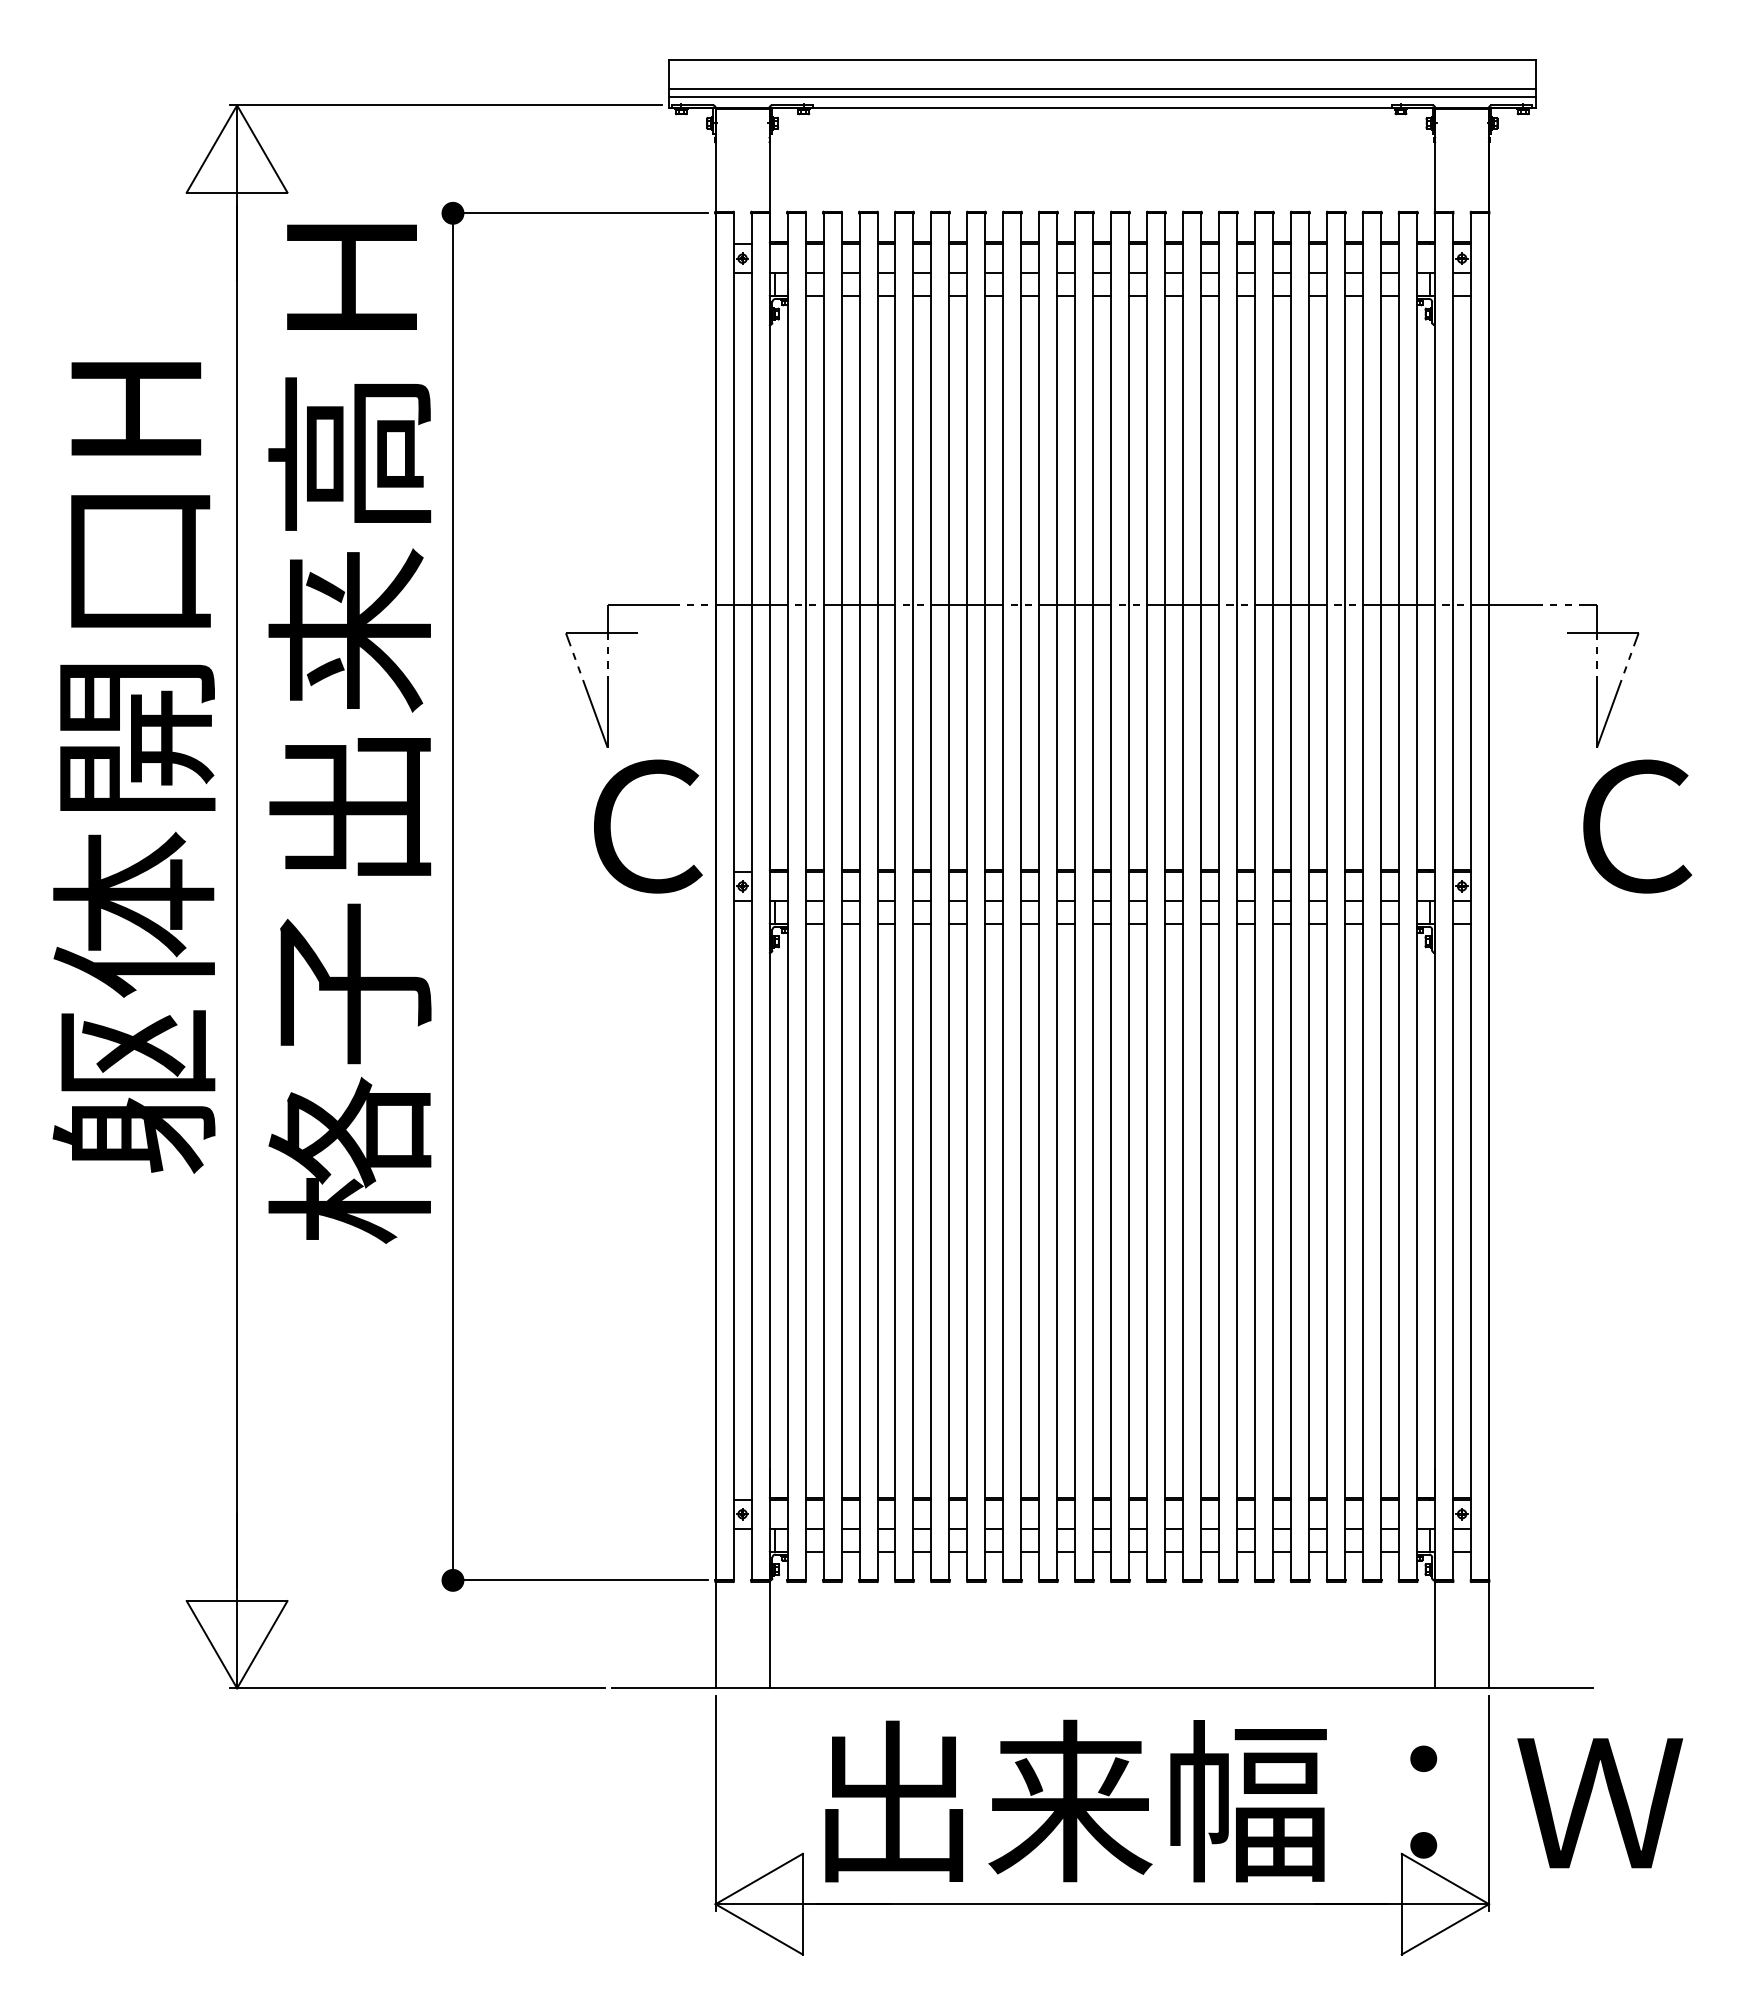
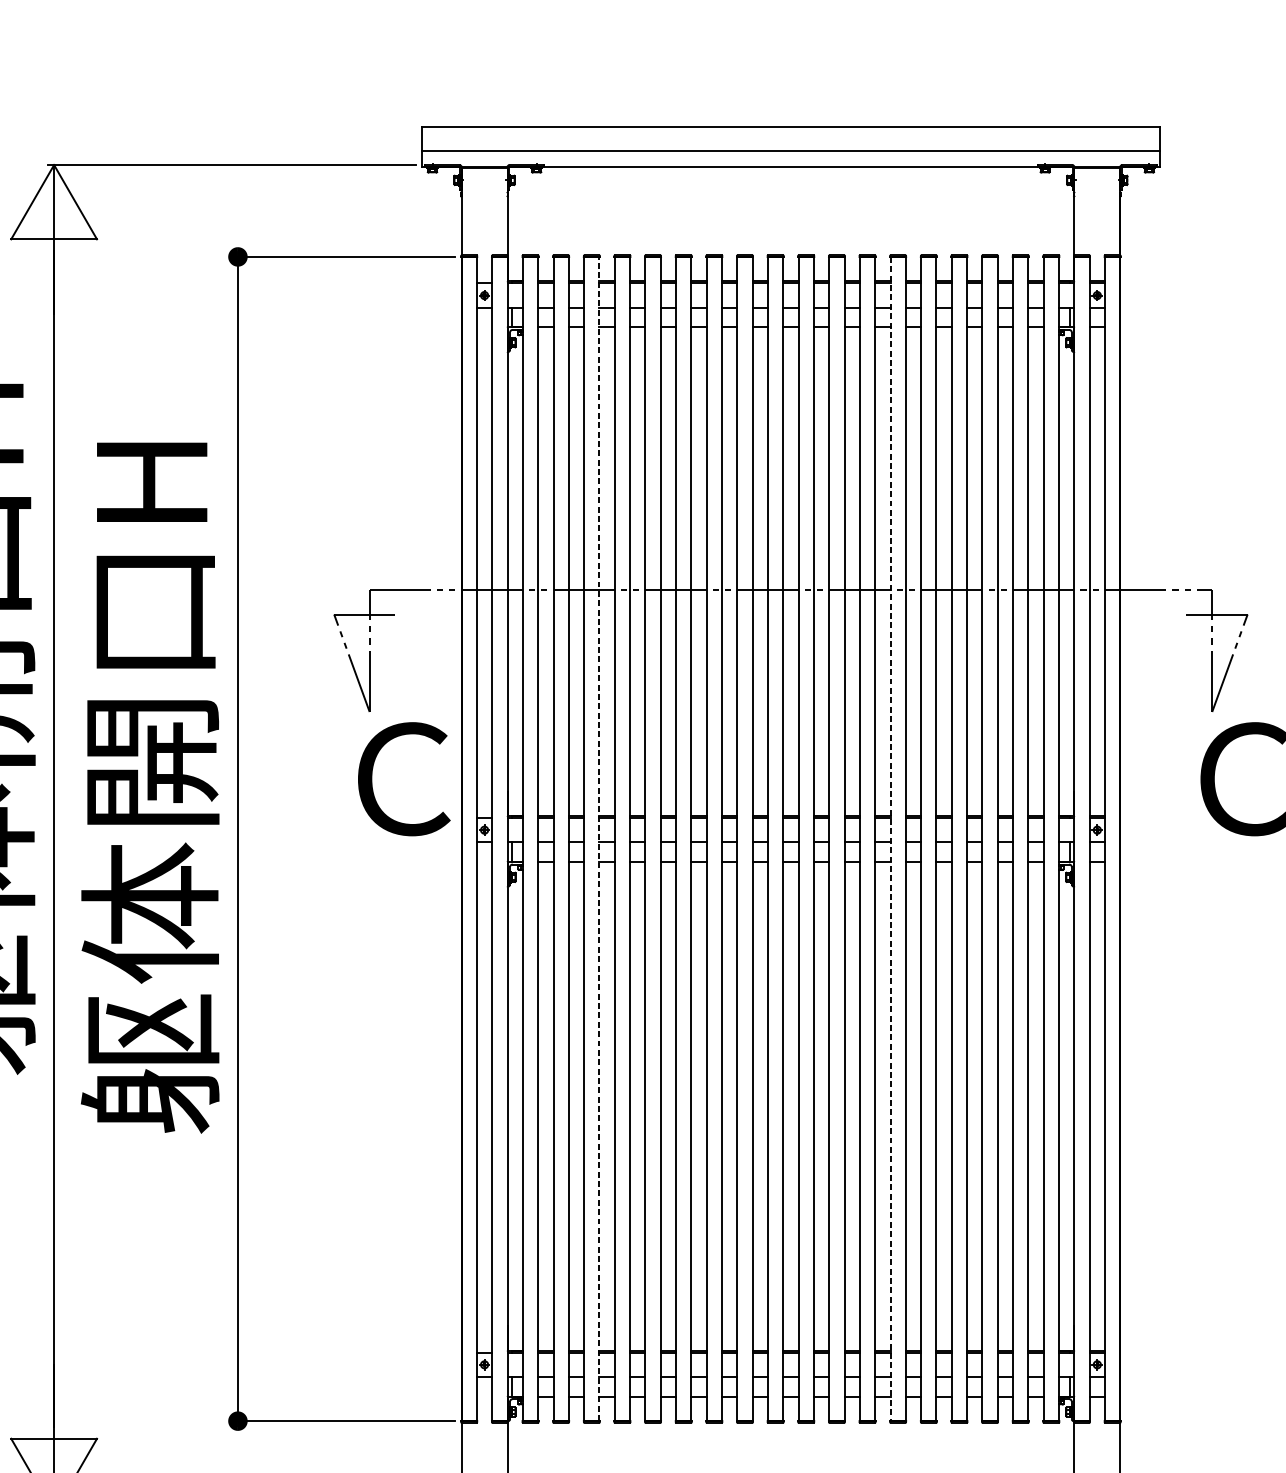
line: (1101, 96) -> (790, 157), removed
text: (349, 733) -> (149, 699), 格子出来高Ｈ -> 躯体開口H
line: (877, 896) -> (599, 838), solid -> dashed
line: (1219, 896) -> (890, 838), solid -> dashed

